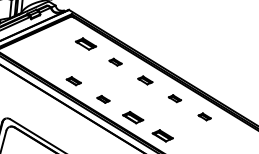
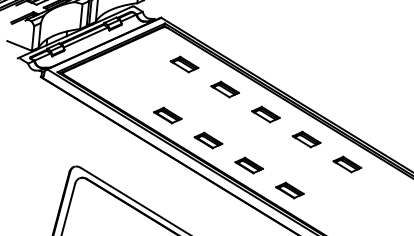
part: (115, 62) -> (224, 89), size x1.67
part: (145, 80) -> (265, 114), size x1.43
part: (73, 81) -> (167, 115), size x1.43
part: (174, 98) -> (306, 139), size x1.67
part: (103, 99) -> (208, 140), size x1.67
part: (204, 116) -> (347, 164), size x1.67

